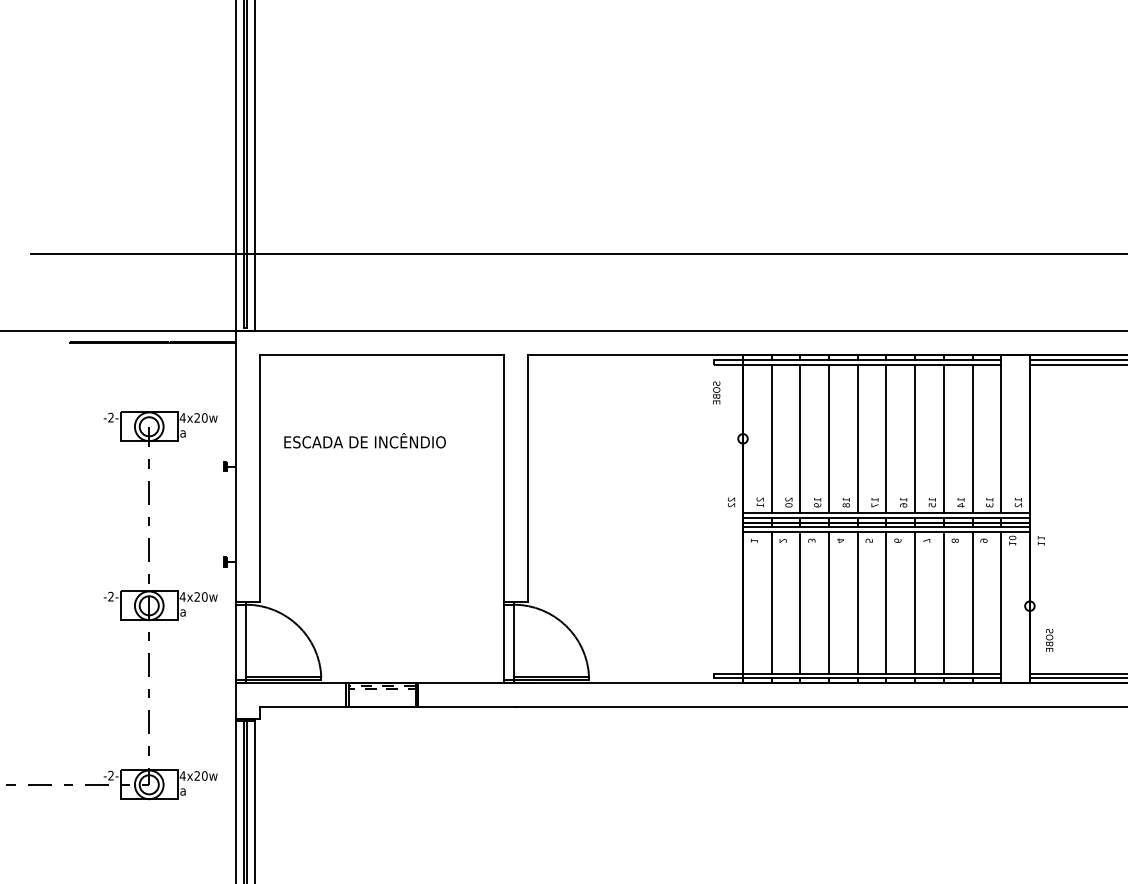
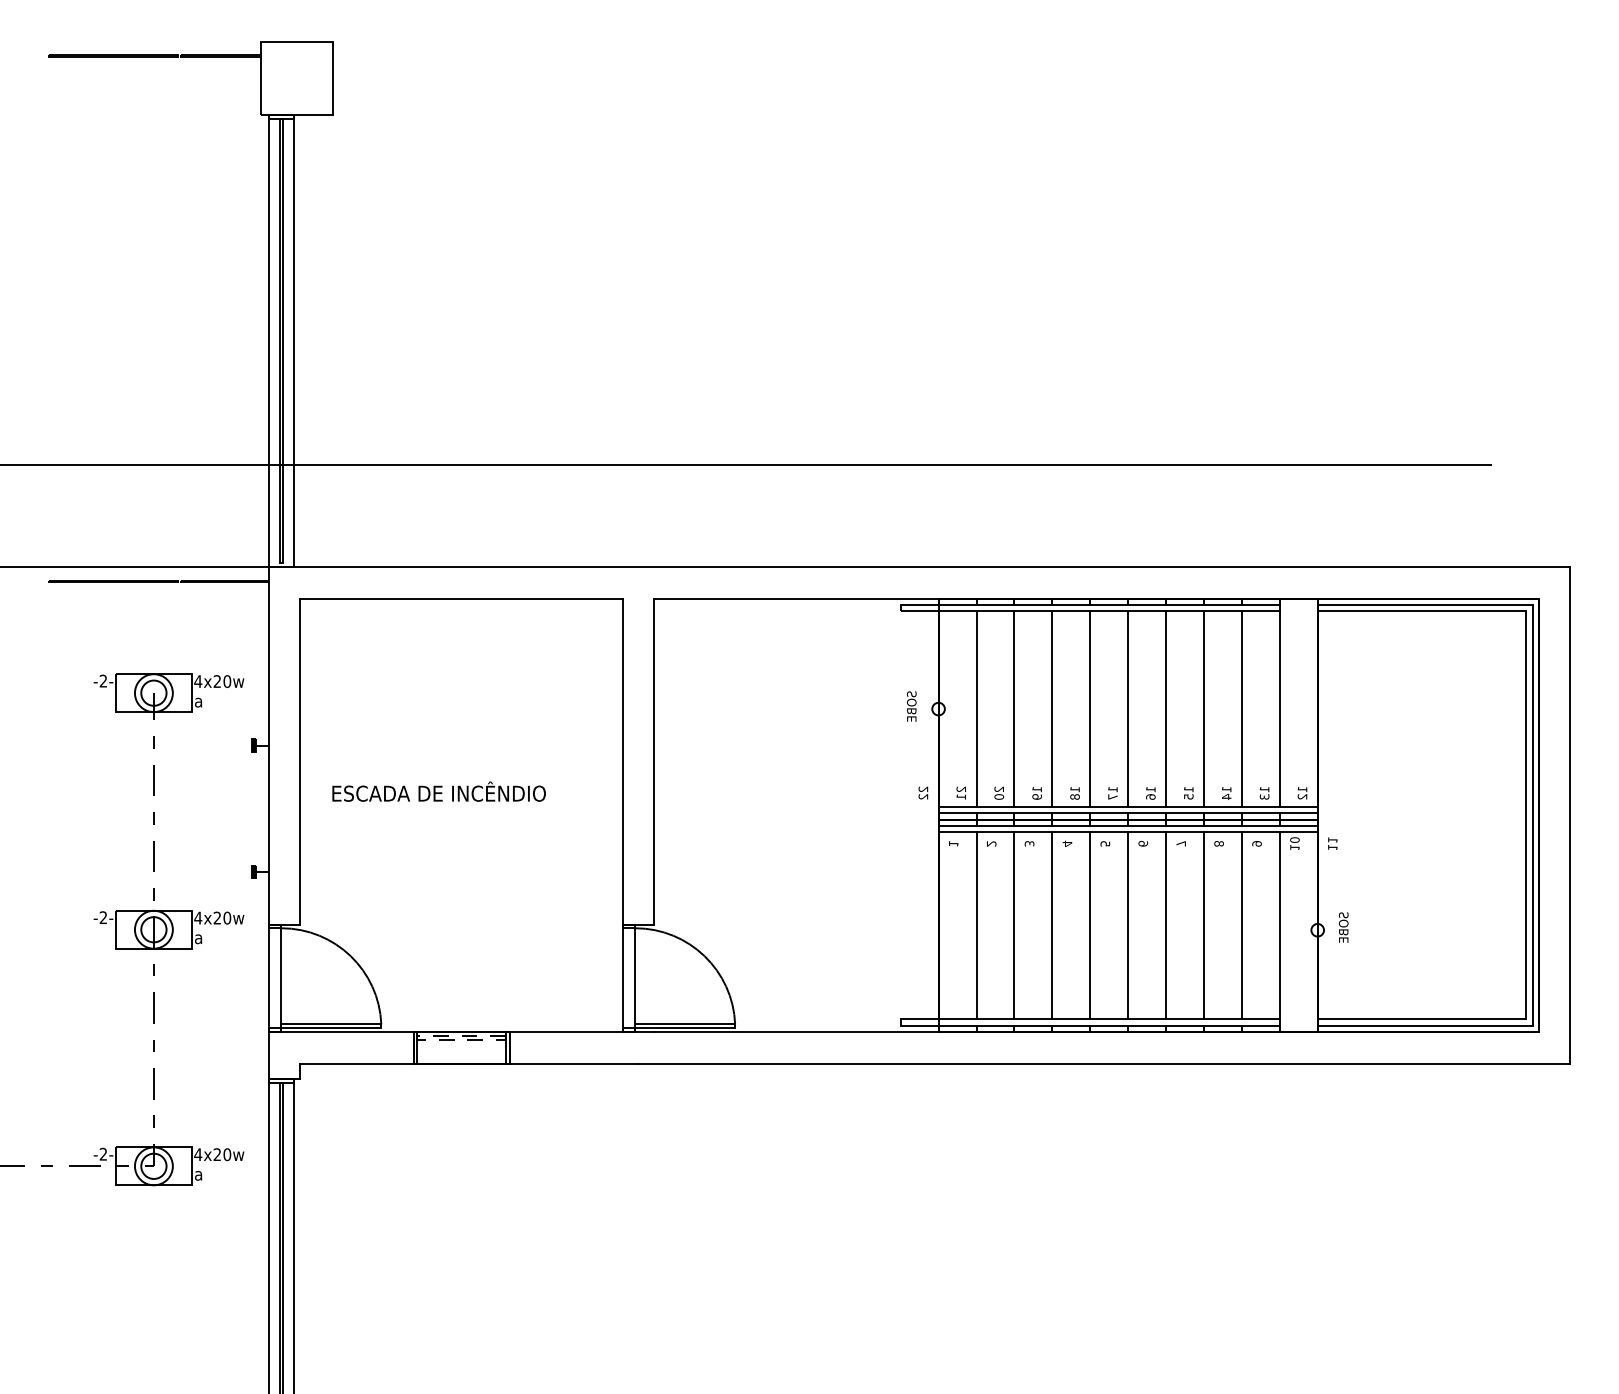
text: (716, 392) -> (911, 706), moved
text: (364, 440) -> (438, 791), moved
text: (1049, 640) -> (1343, 927), moved

